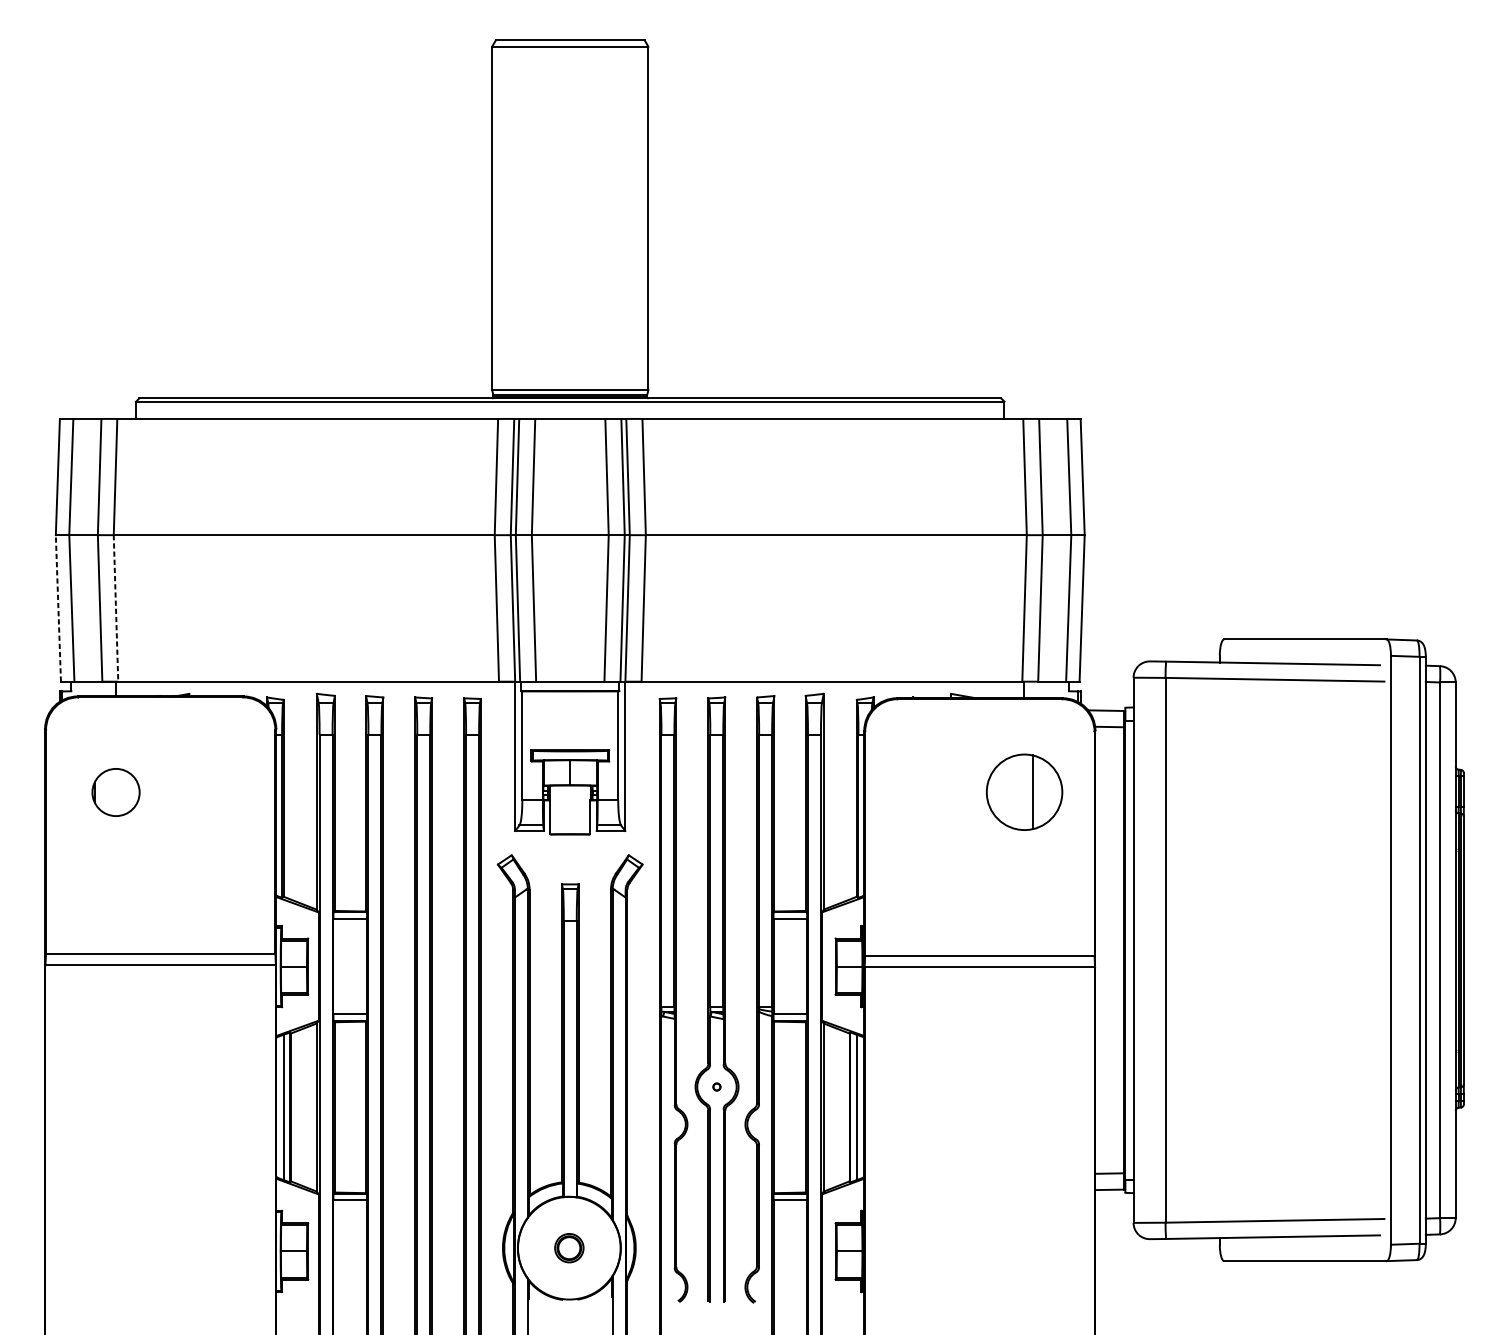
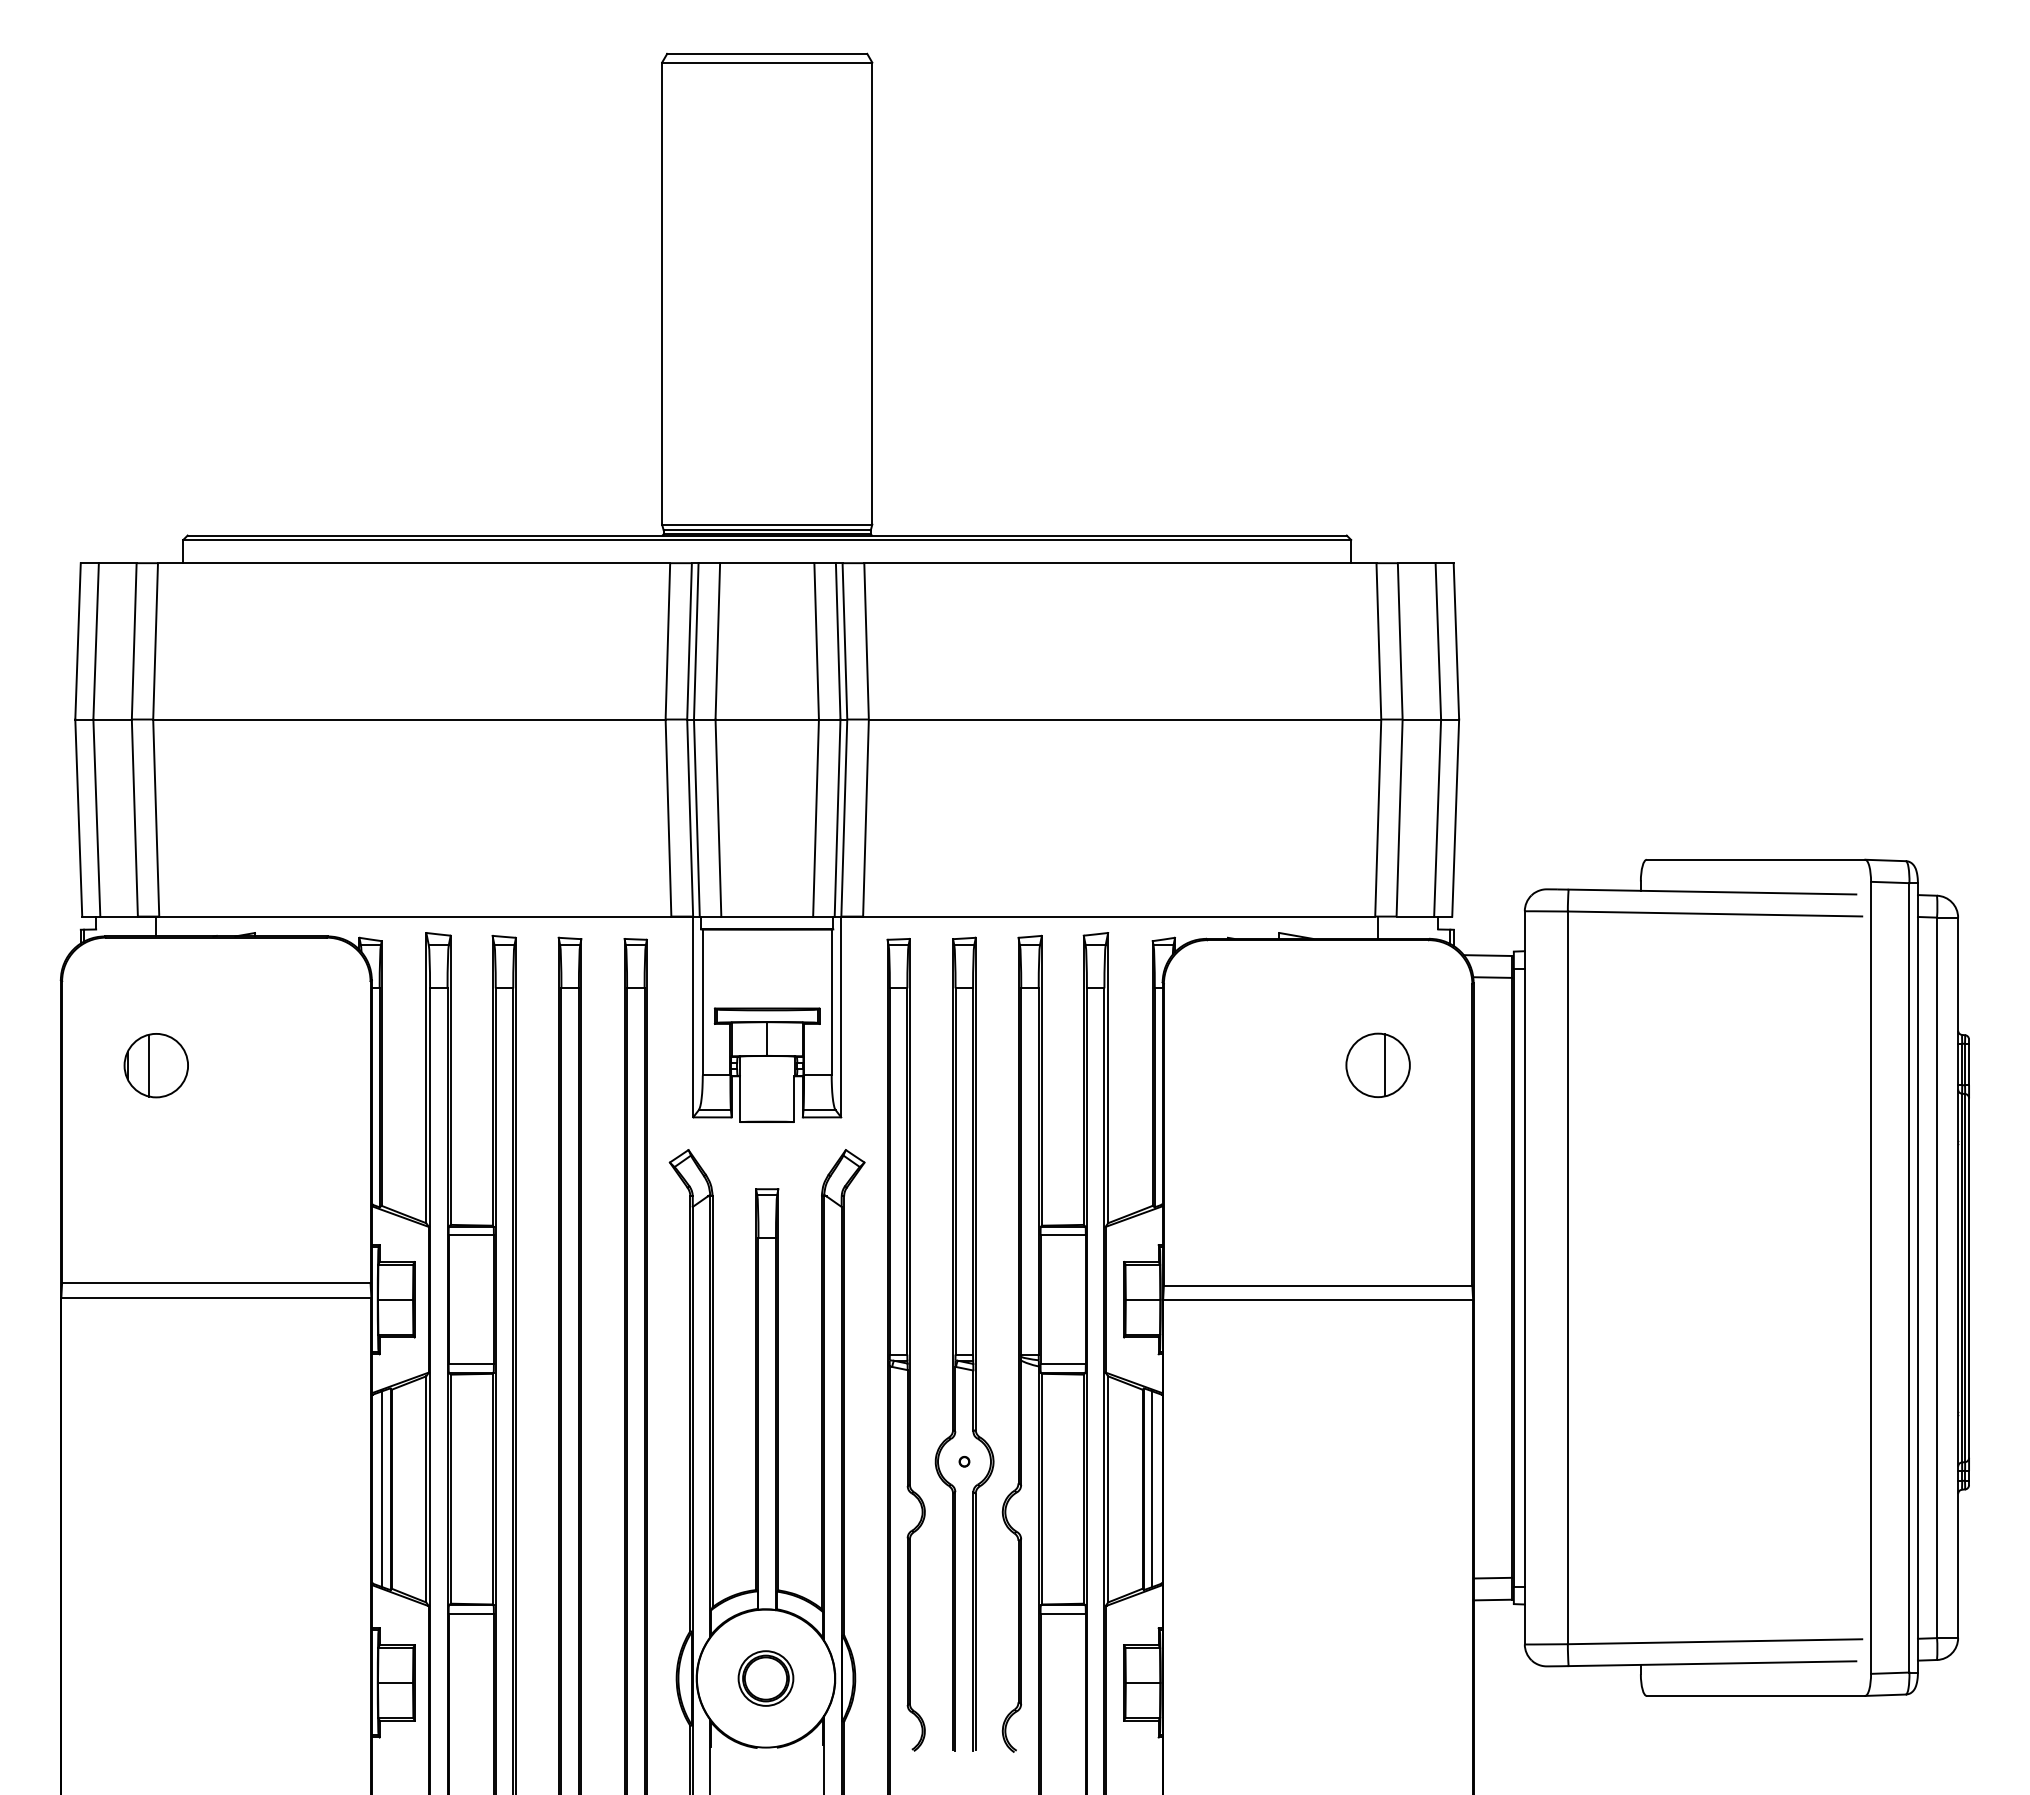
line: (58, 608) -> (78, 818), dashed -> solid
line: (116, 608) -> (156, 817), dashed -> solid
line: (111, 792) -> (149, 1065), added
part: (1024, 792) -> (1377, 1065), size x0.62
part: (568, 1248) -> (765, 1678), size x1.43

